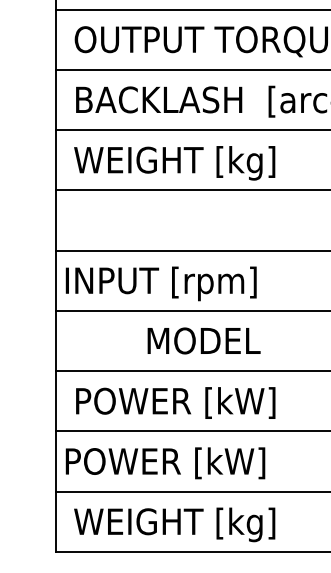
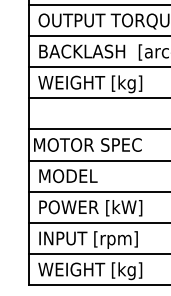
text: (171, 283) -> (88, 146), INPUT [rpm] -> MOTOR SPEC
text: (204, 341) -> (68, 176), moved
text: (165, 463) -> (85, 239), POWER [kW] -> INPUT [rpm]

